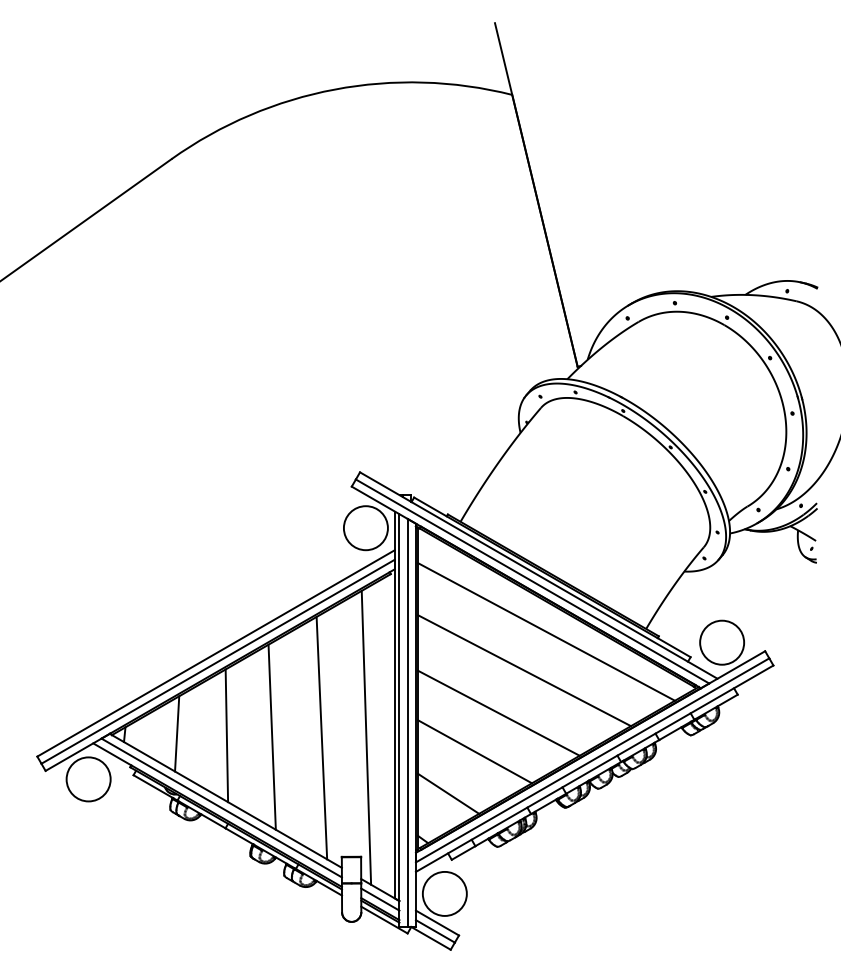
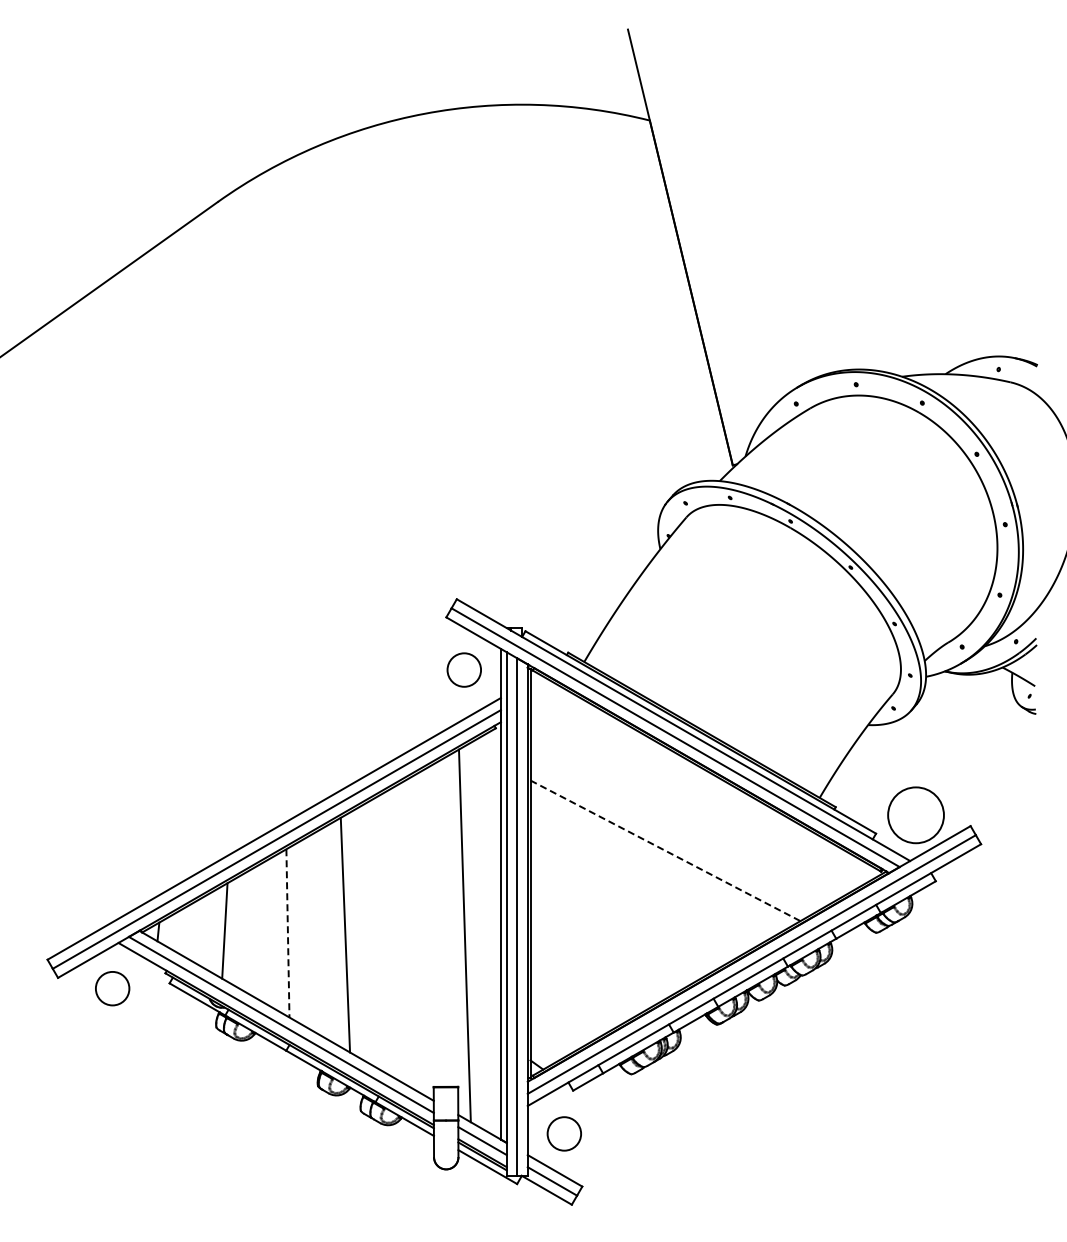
circle: (366, 528) -> (464, 670), size x0.6
line: (546, 631) -> (693, 801), removed
line: (524, 671) -> (665, 851), solid -> dashed
line: (498, 713) -> (632, 904), removed
line: (226, 735) -> (287, 933), solid -> dashed
line: (321, 738) -> (408, 936), removed
line: (474, 751) -> (602, 953), removed
circle: (88, 779) -> (112, 988), size x0.6
line: (448, 793) -> (568, 1006), removed
circle: (444, 893) -> (564, 1133), size x0.6

